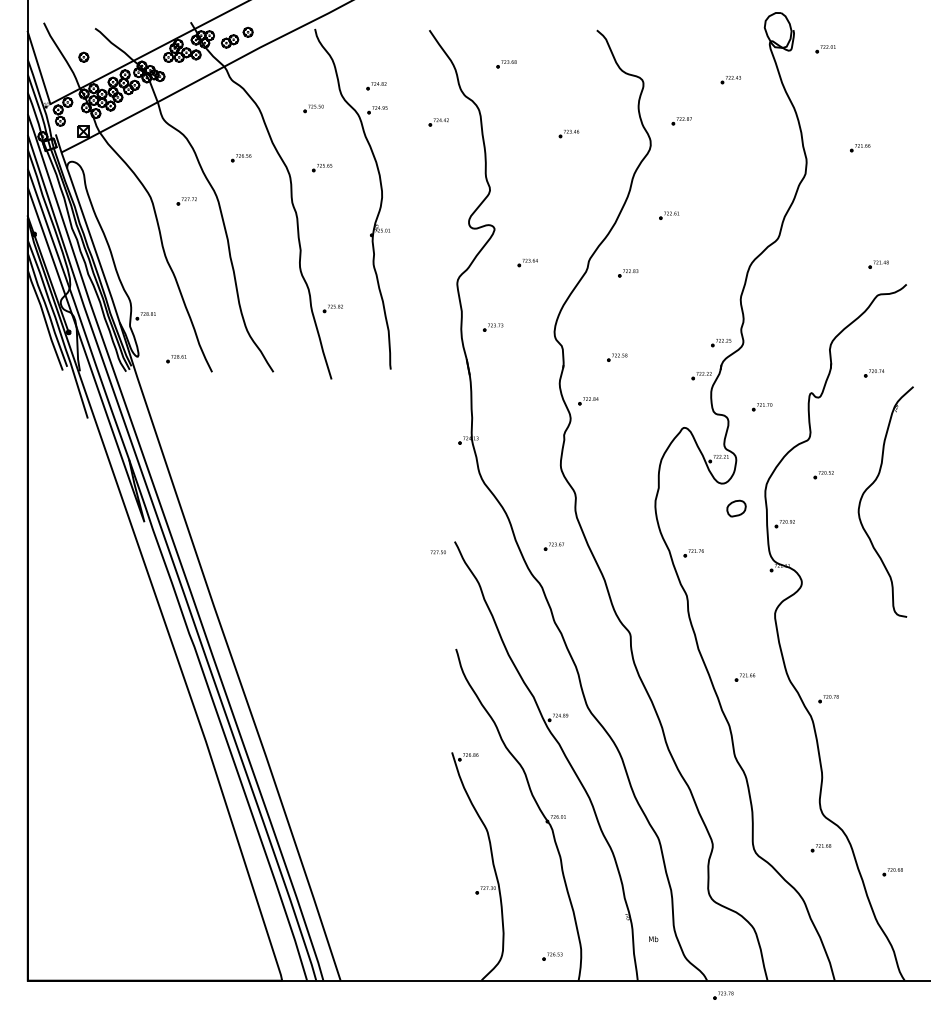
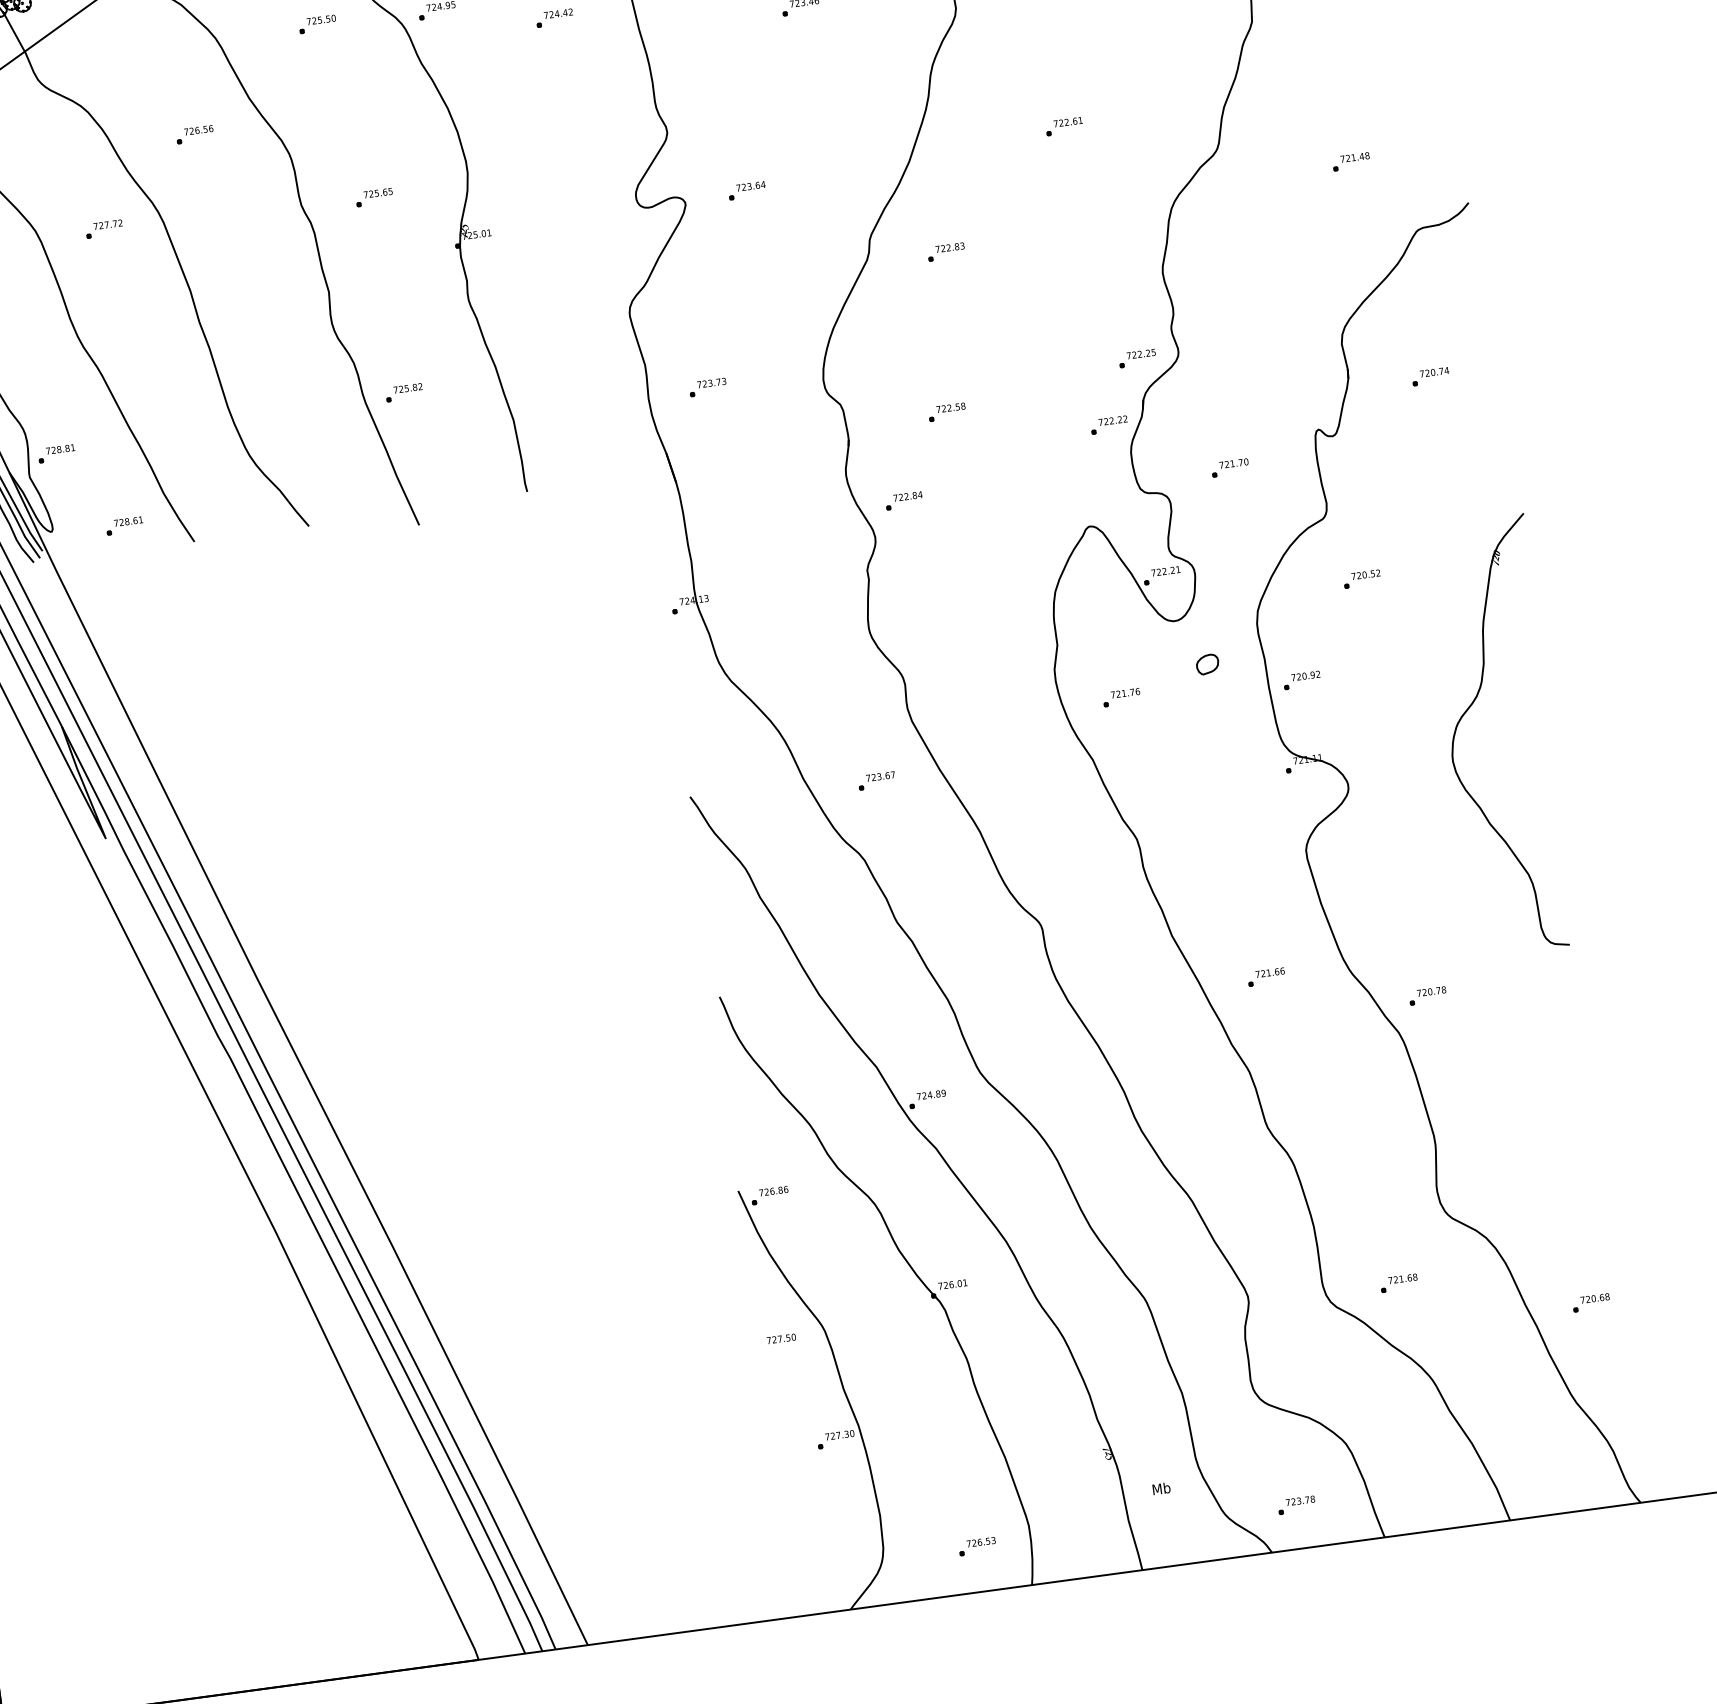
part: (322, 168) -> (374, 198), moved
part: (669, 215) -> (1064, 126), moved
part: (527, 262) -> (746, 190), moved
part: (878, 264) -> (1350, 161), moved
part: (870, 486) -> (1468, 710), moved
part: (736, 508) -> (1207, 663), size x0.62
text: (437, 552) -> (780, 1339), moved
part: (693, 553) -> (1121, 698), moved
part: (820, 848) -> (1397, 1284), moved
part: (723, 995) -> (1296, 1505), moved

